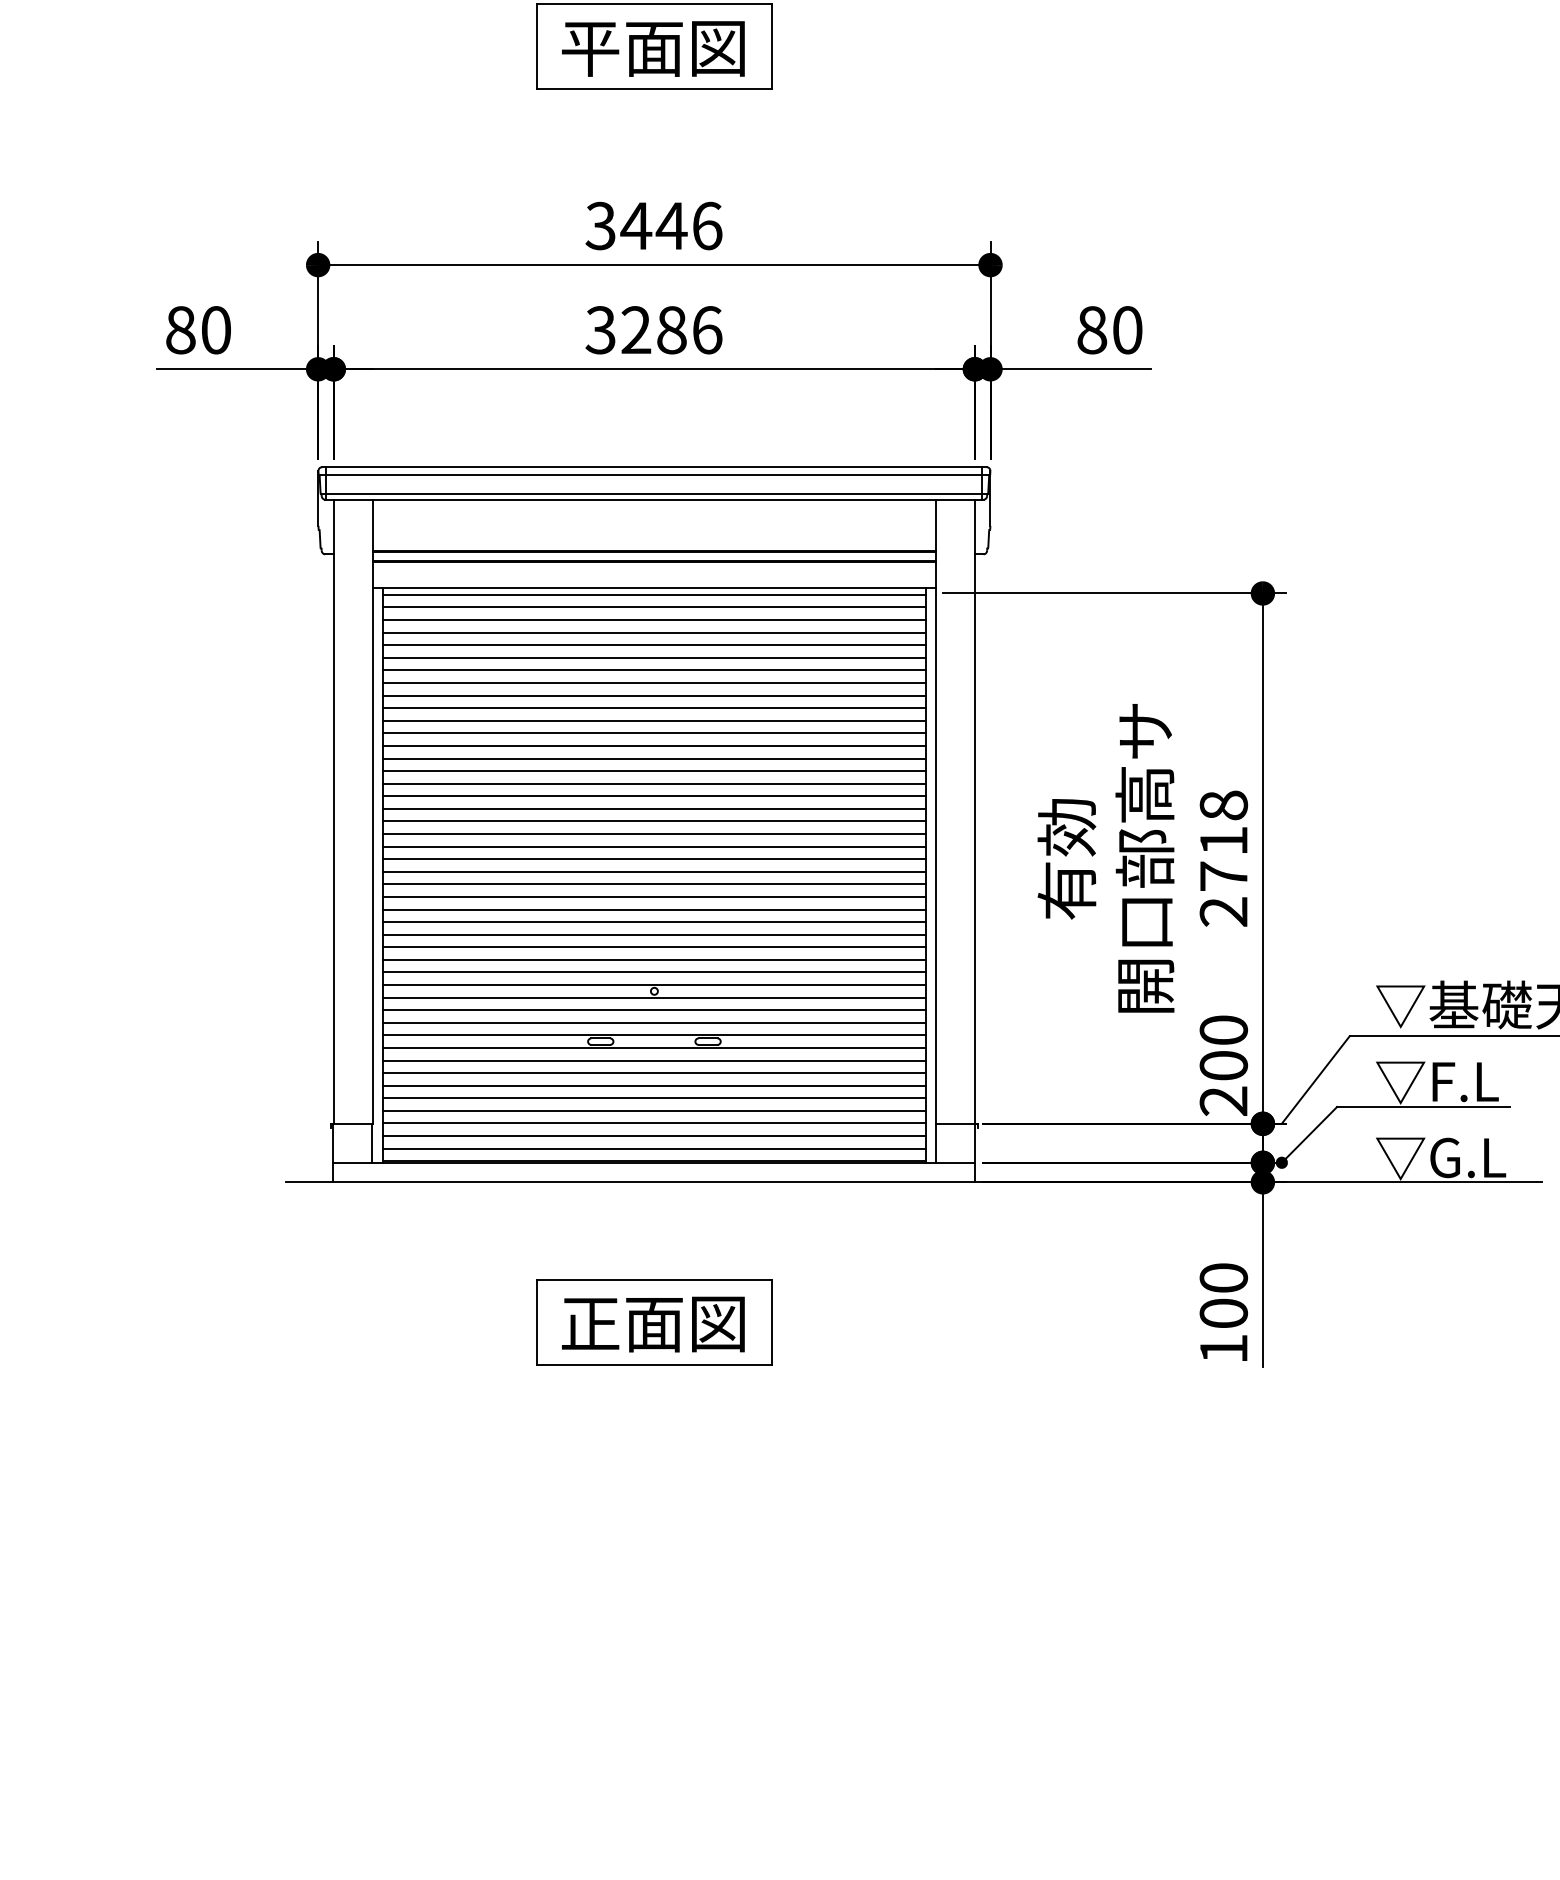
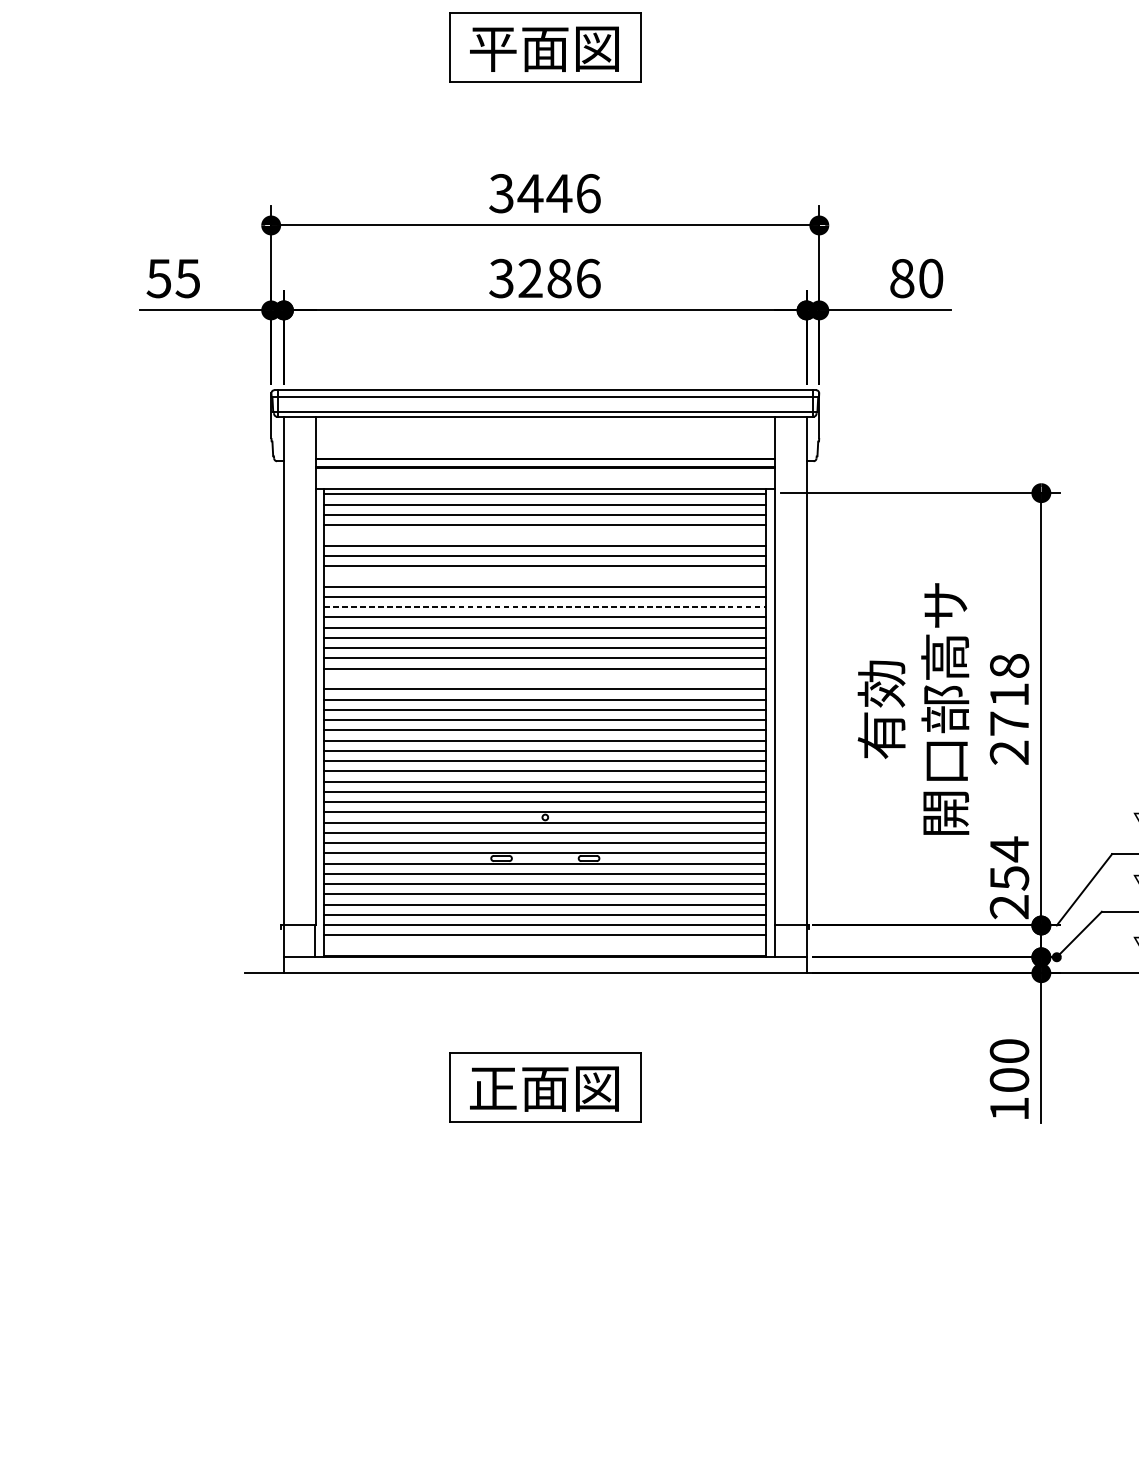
text: (197, 330) -> (172, 278), 80 -> 55
line: (654, 645) -> (545, 535), removed
line: (654, 695) -> (545, 576), removed
line: (654, 733) -> (545, 607), solid -> dashed
line: (654, 821) -> (545, 679), removed
text: (1223, 1047) -> (1009, 863), 200 -> 254
line: (654, 1148) -> (545, 945), removed

